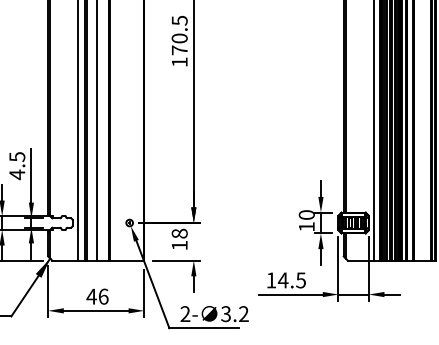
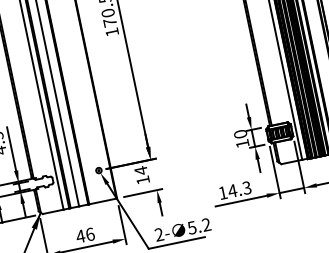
text: (179, 233) -> (140, 170), 18 -> 14
text: (300, 279) -> (246, 187), 14.5 -> 14.3
text: (225, 313) -> (191, 227), 3.2 -> 5.2

